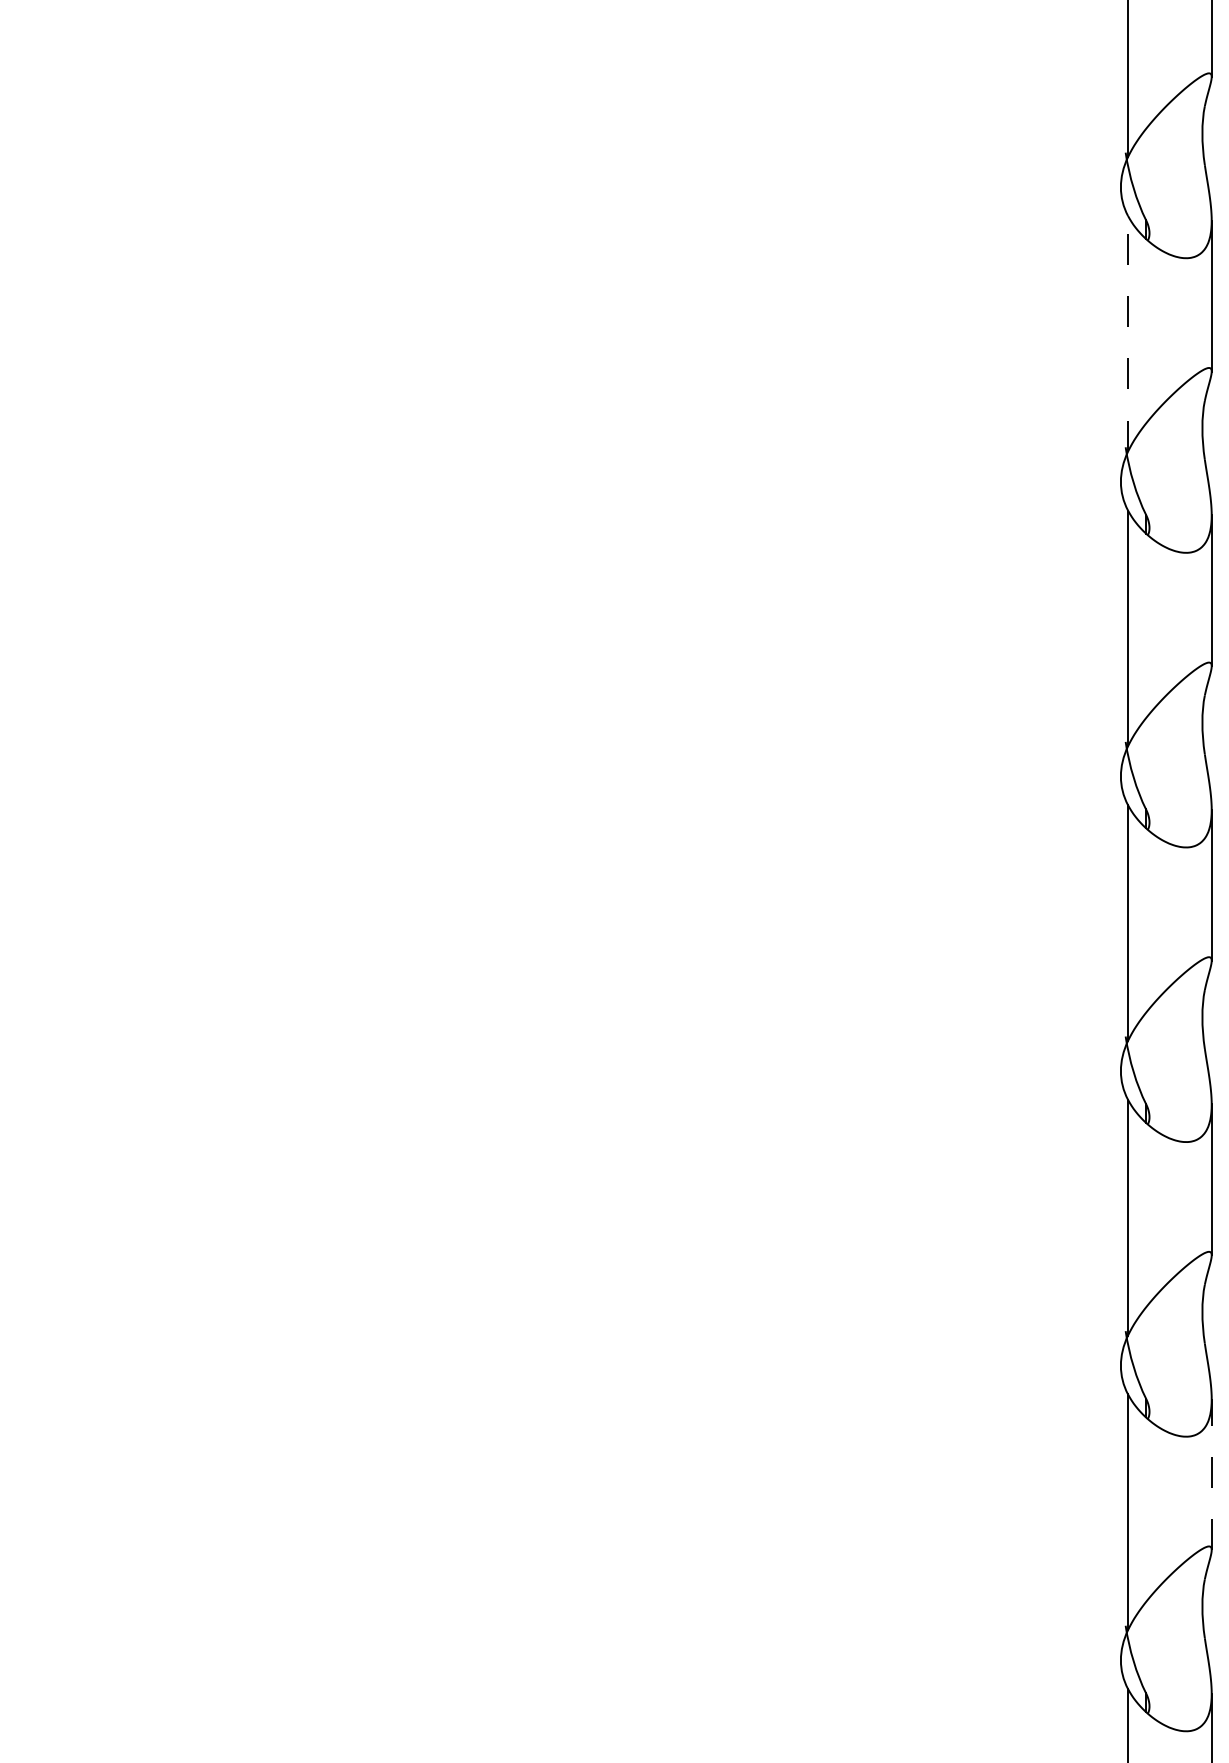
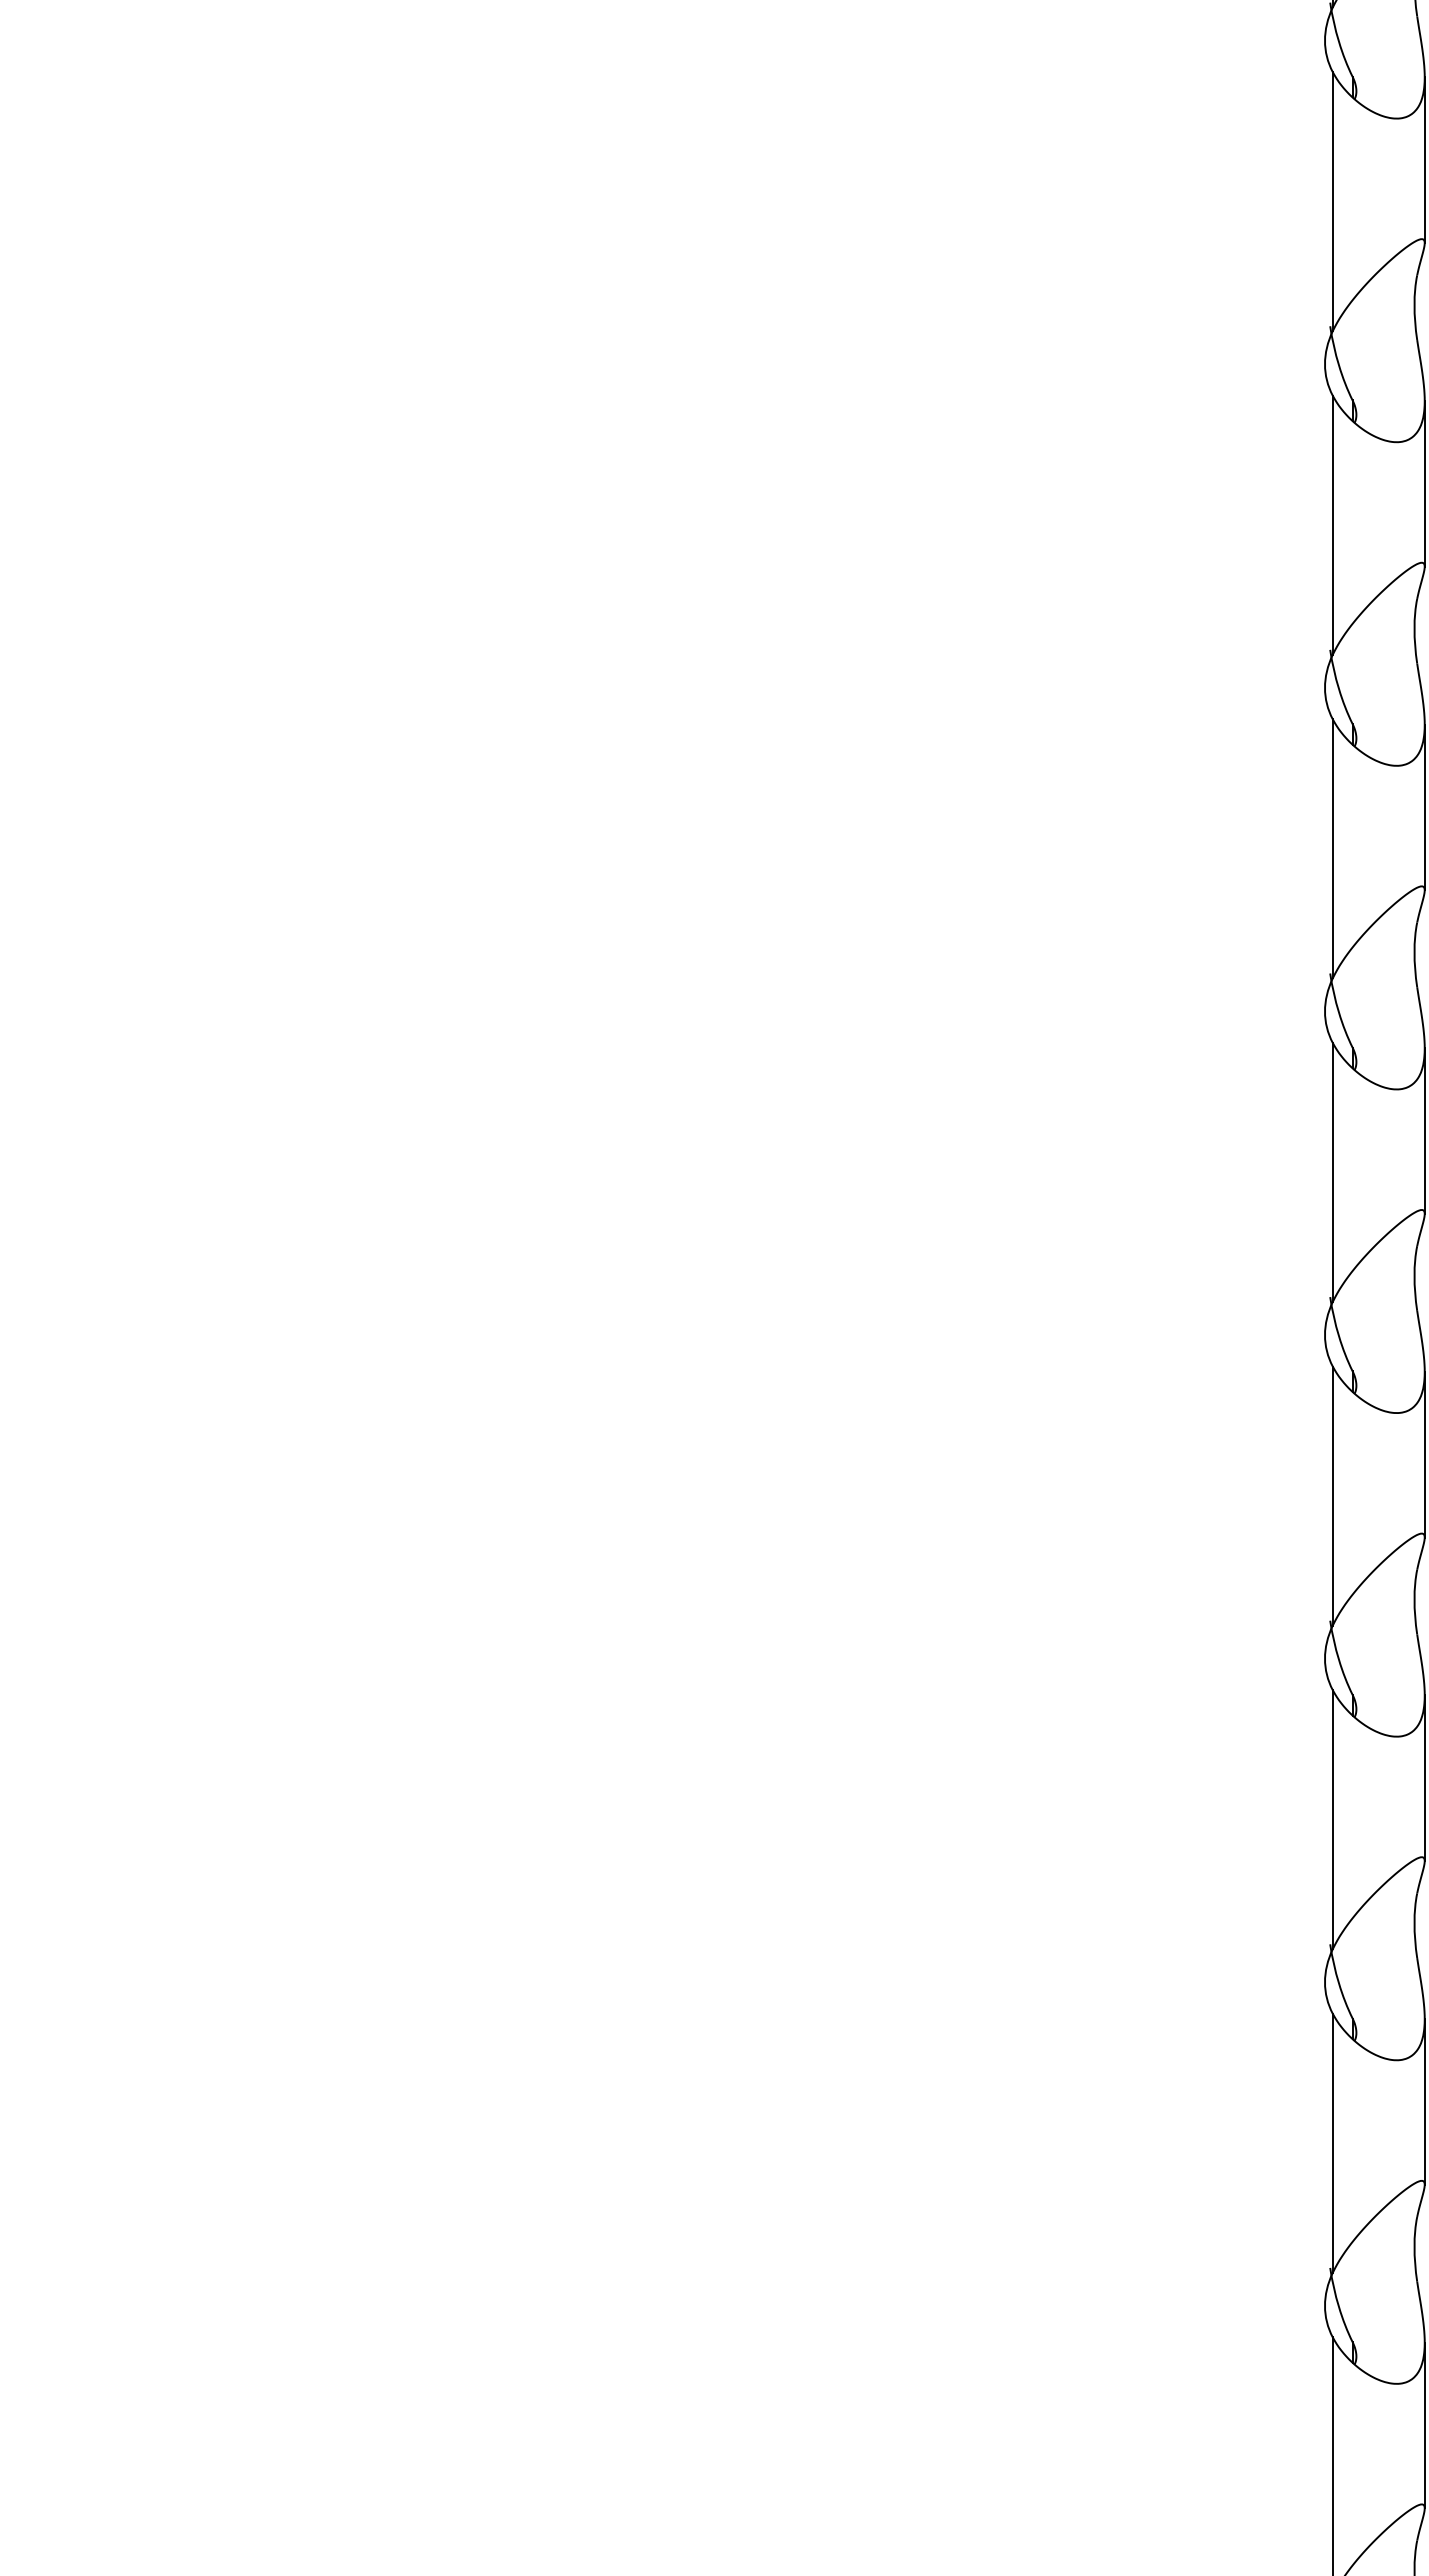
line: (1127, 333) -> (1332, 848), dashed -> solid
line: (1211, 1474) -> (1424, 2101), dashed -> solid

